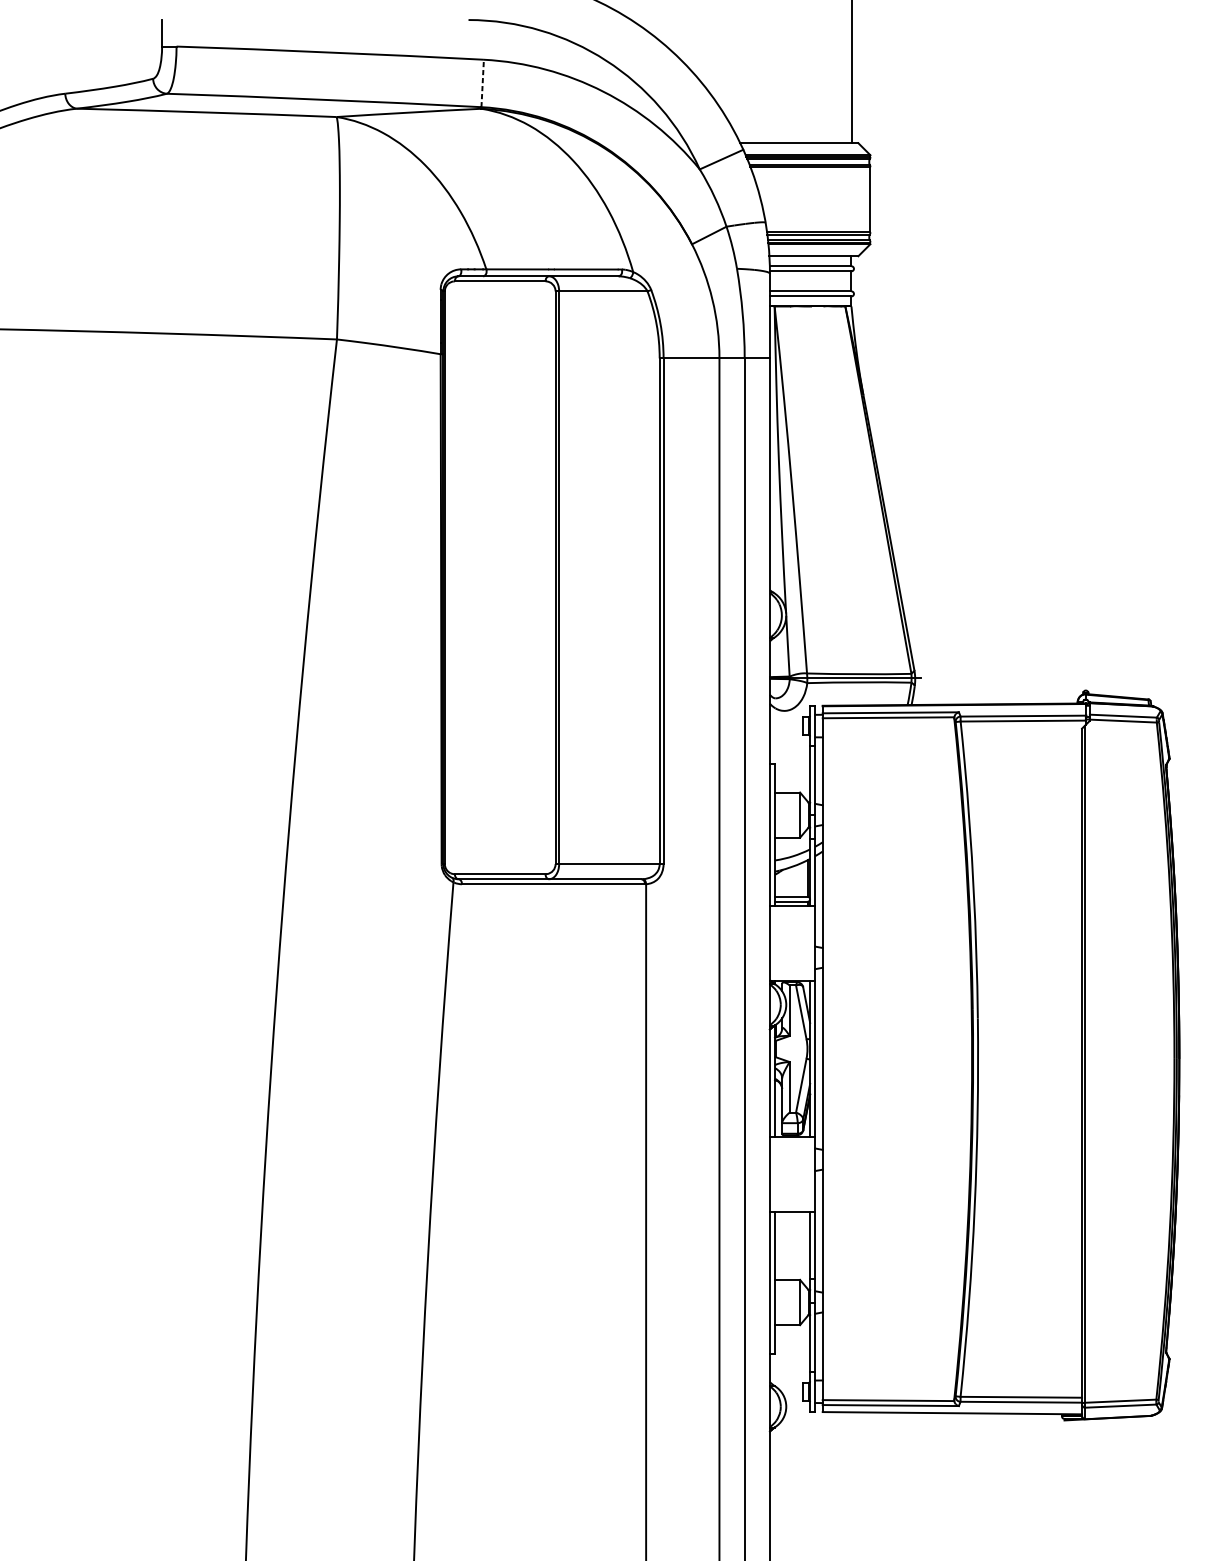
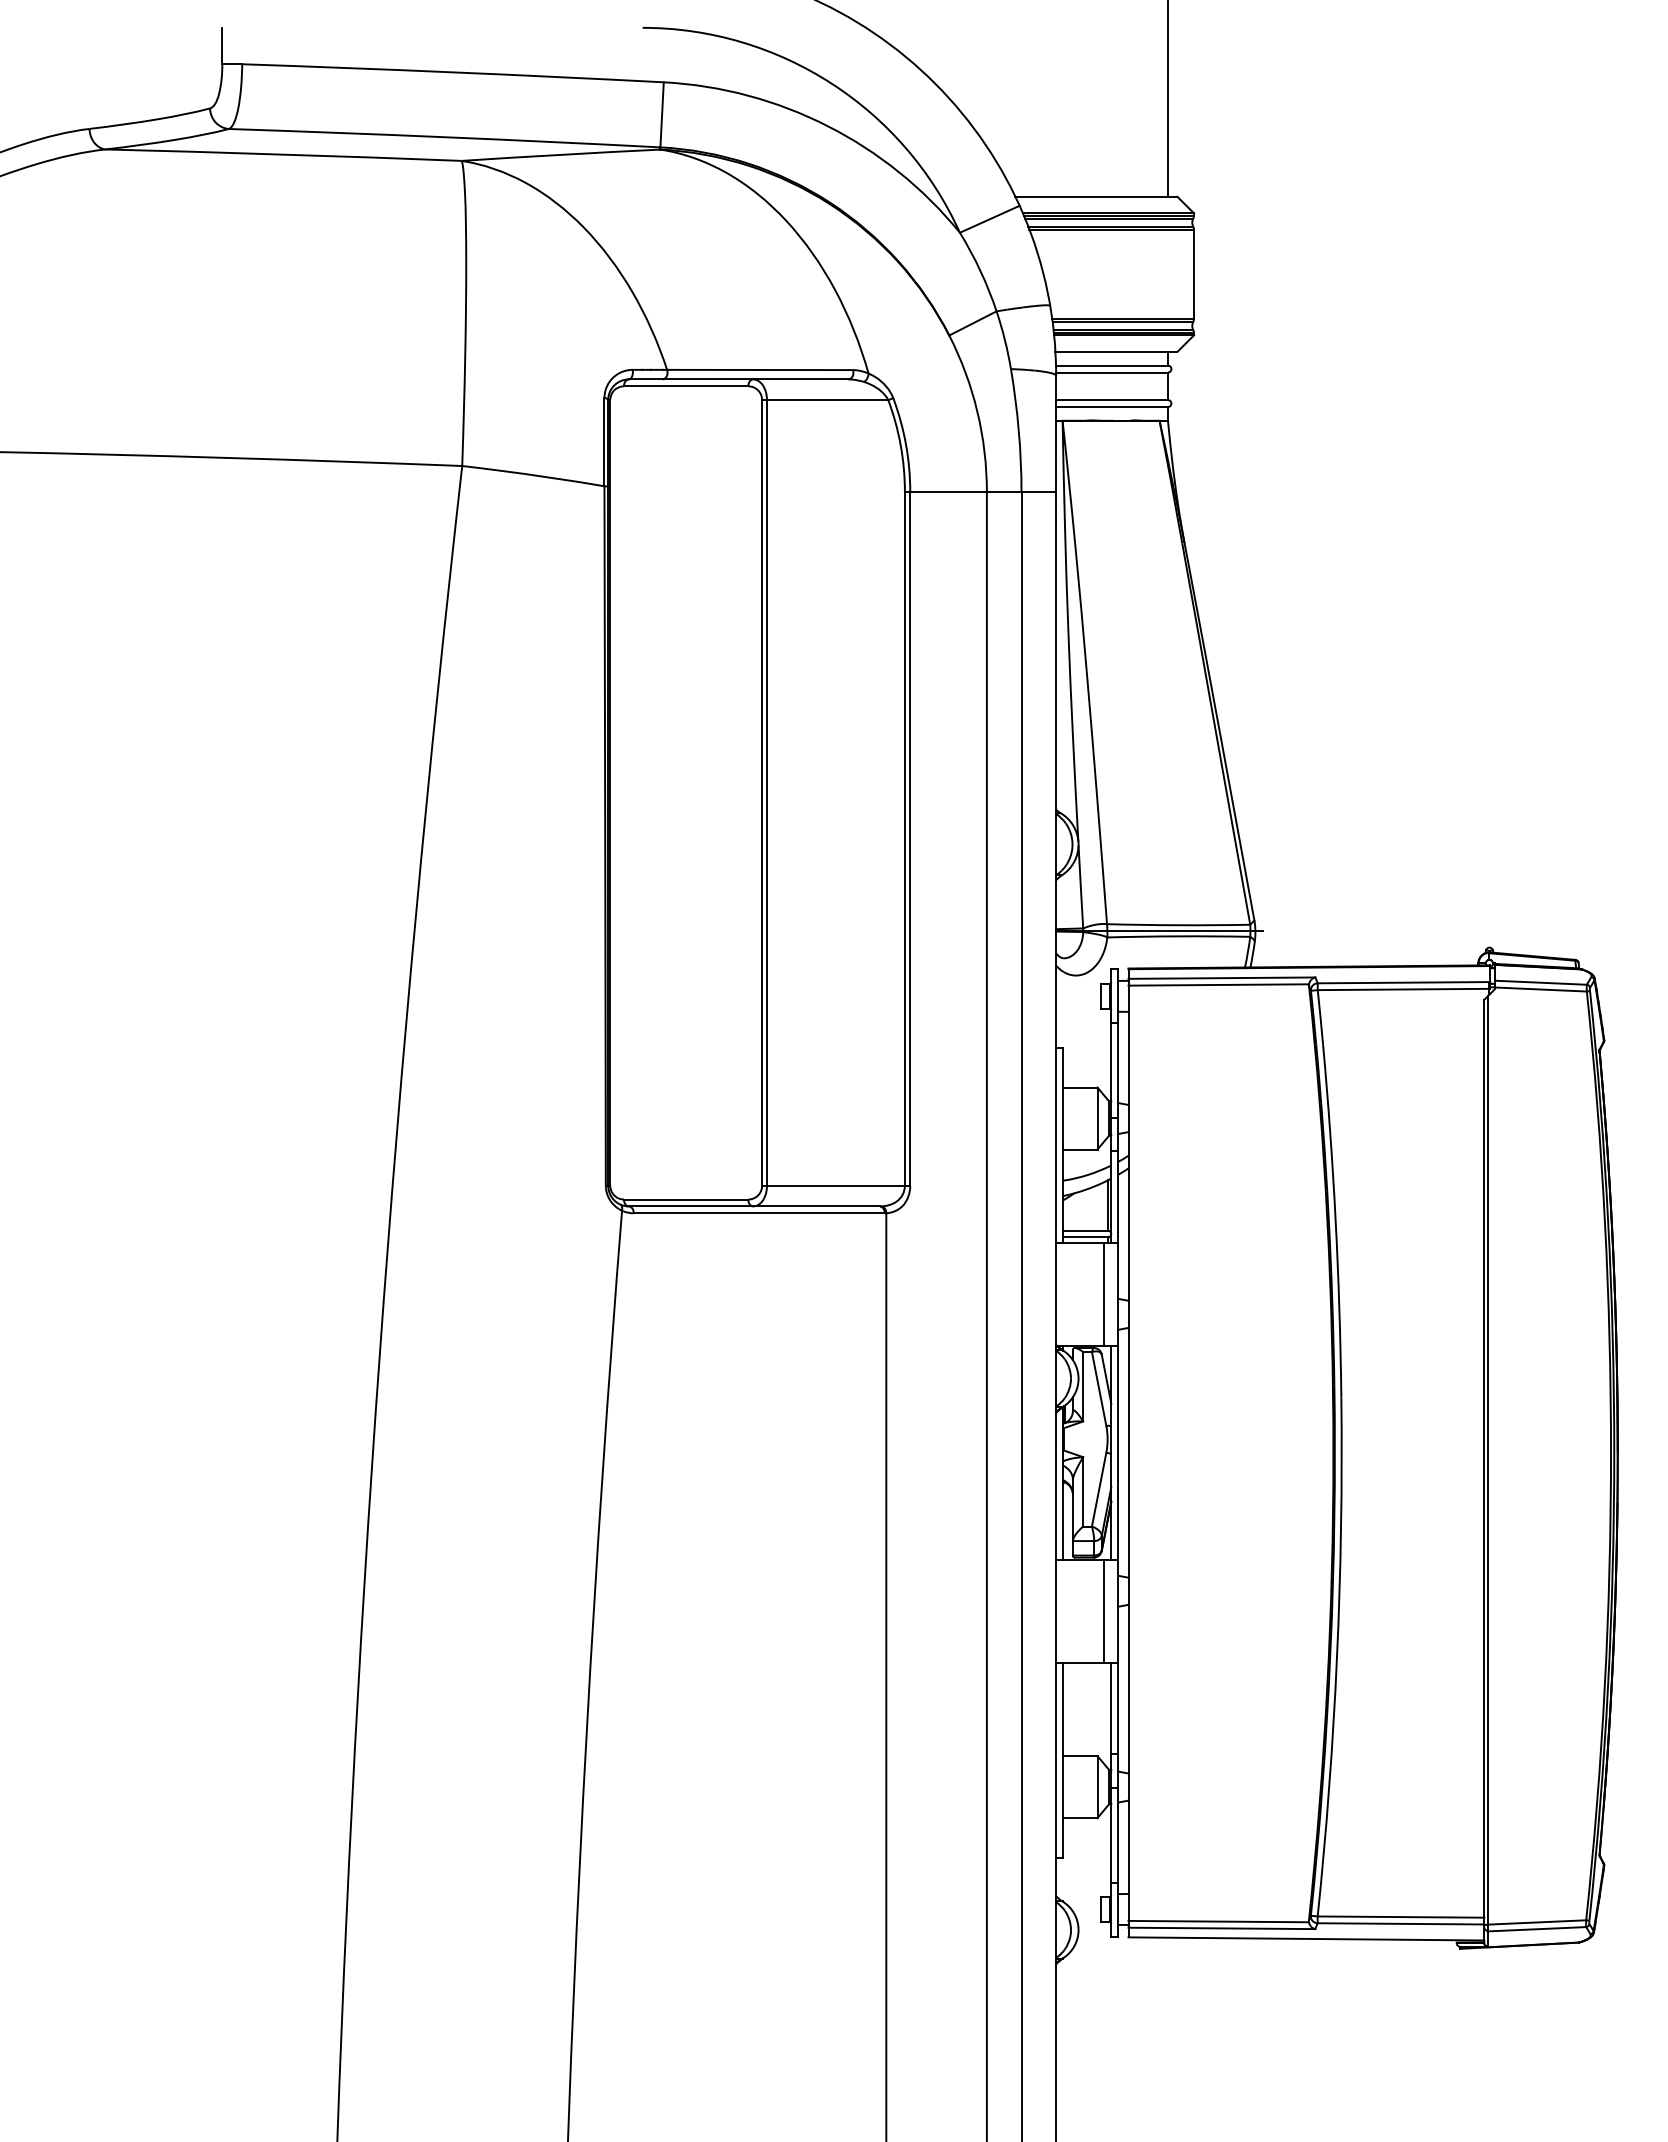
line: (482, 83) -> (662, 114), dashed -> solid
line: (805, 943) -> (1104, 1294), added
line: (805, 1174) -> (1104, 1611), added

